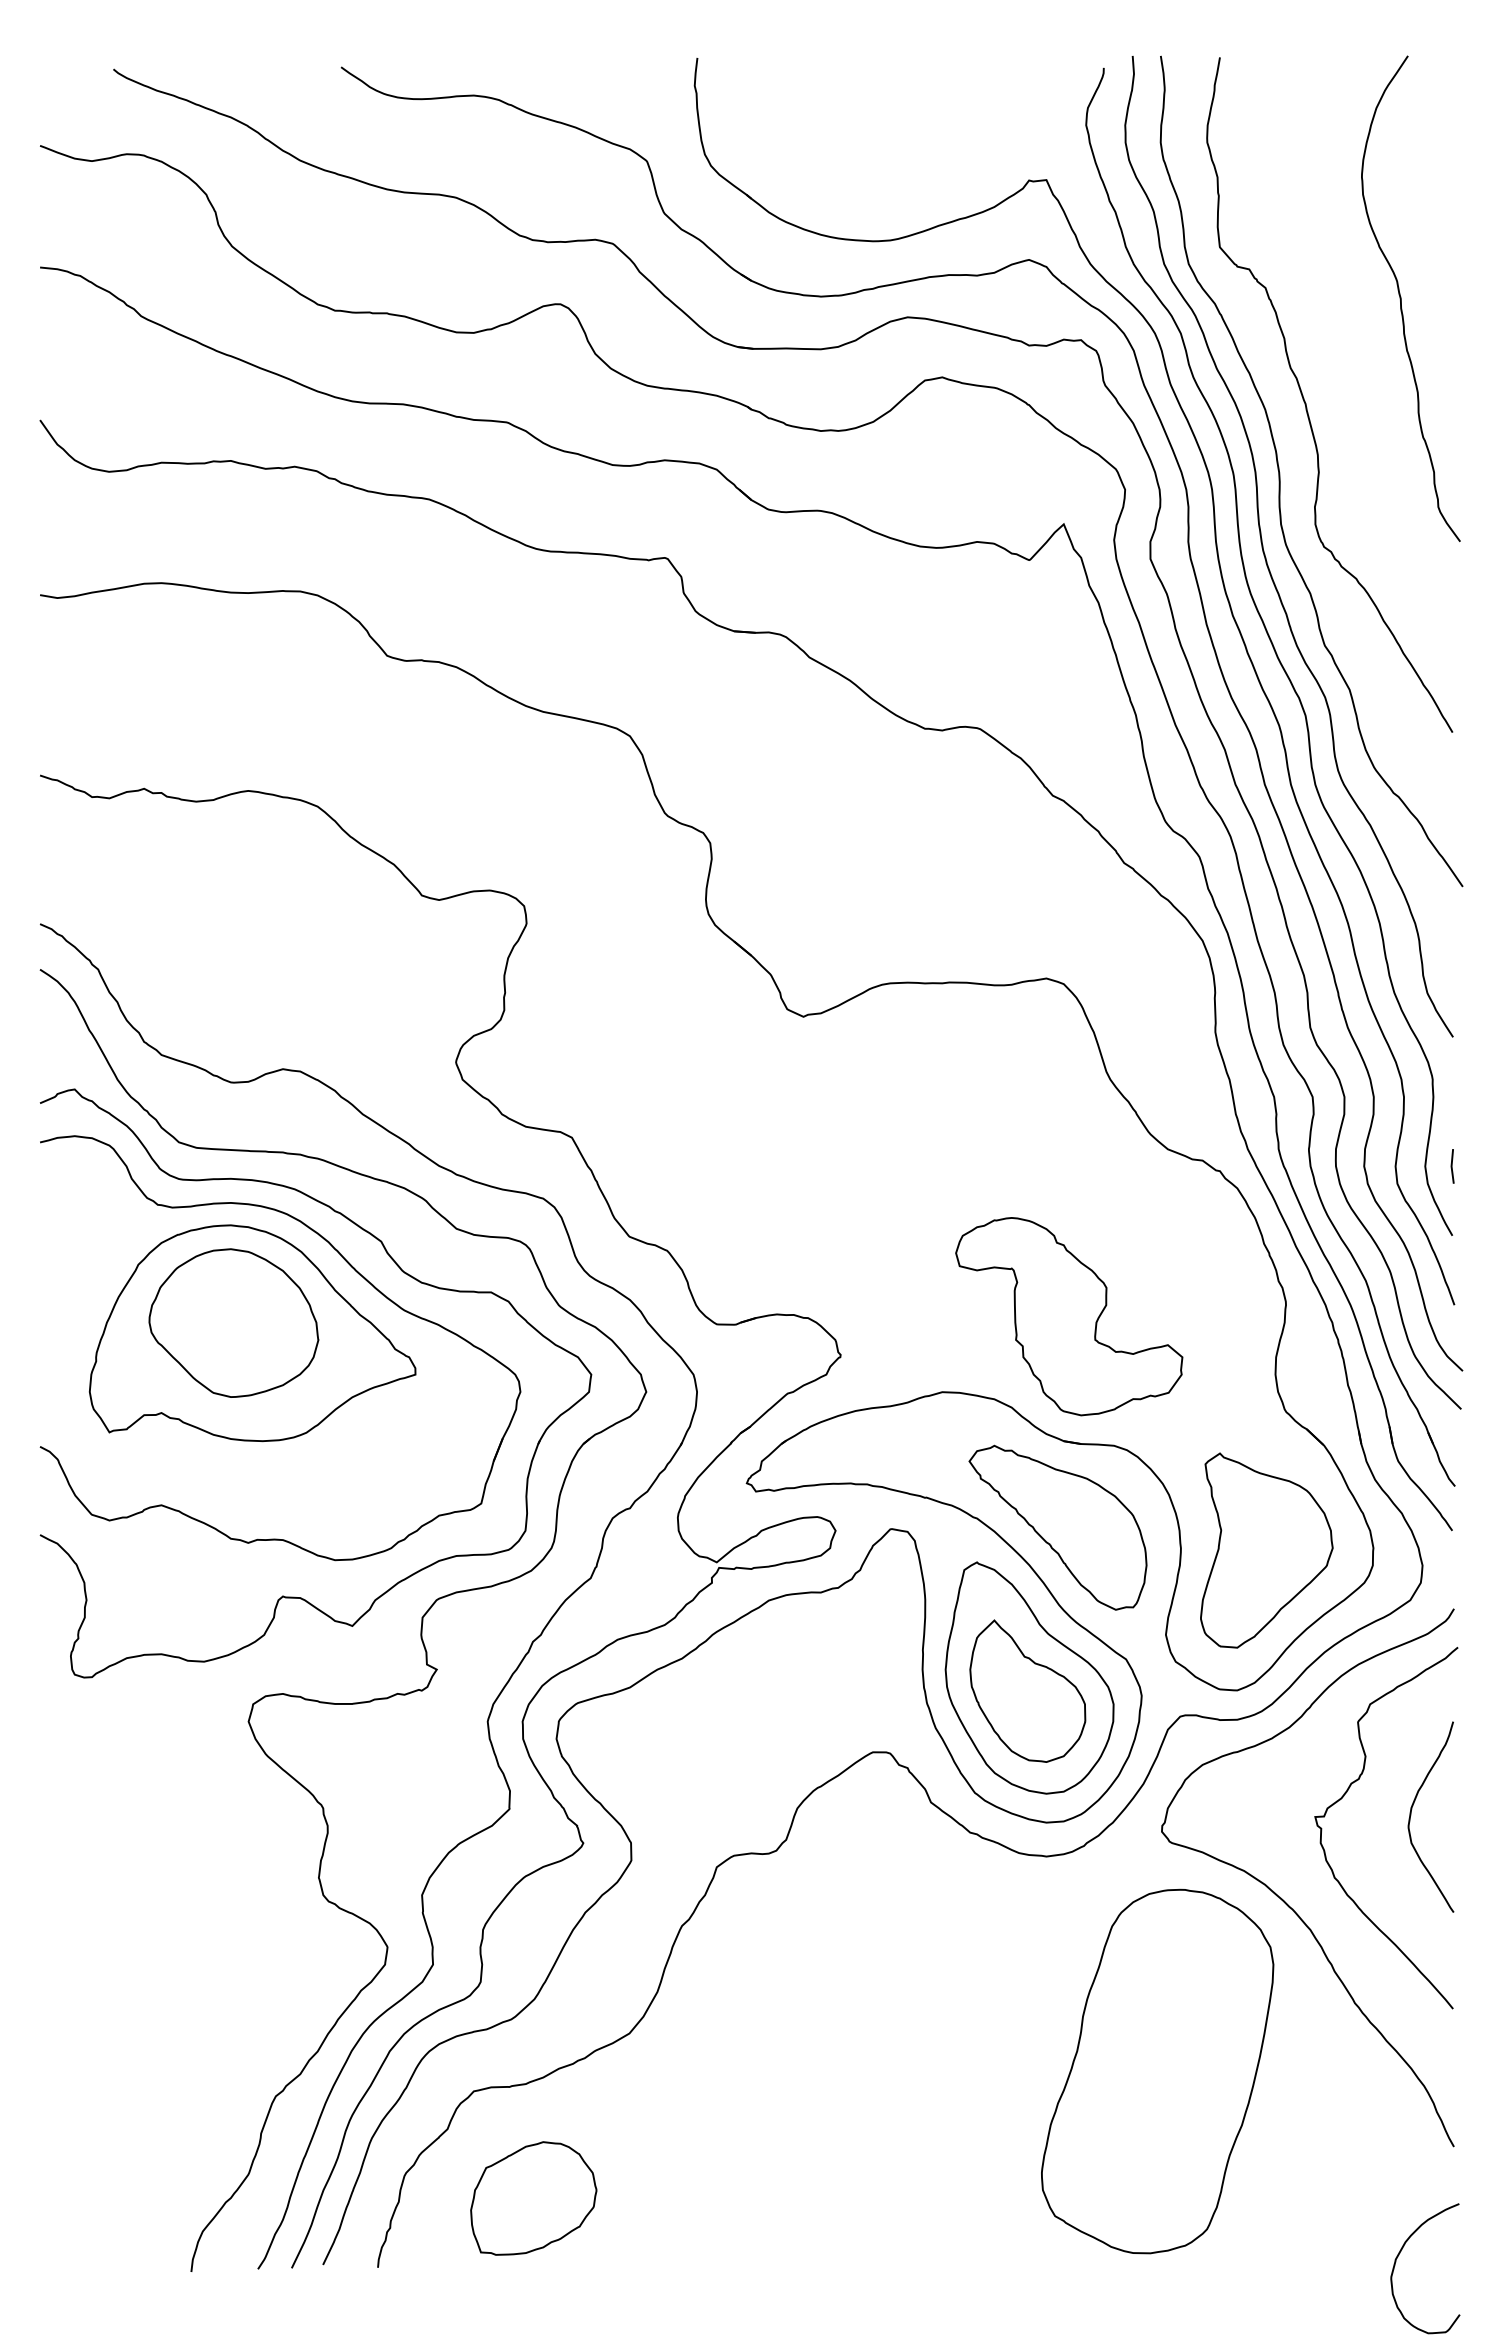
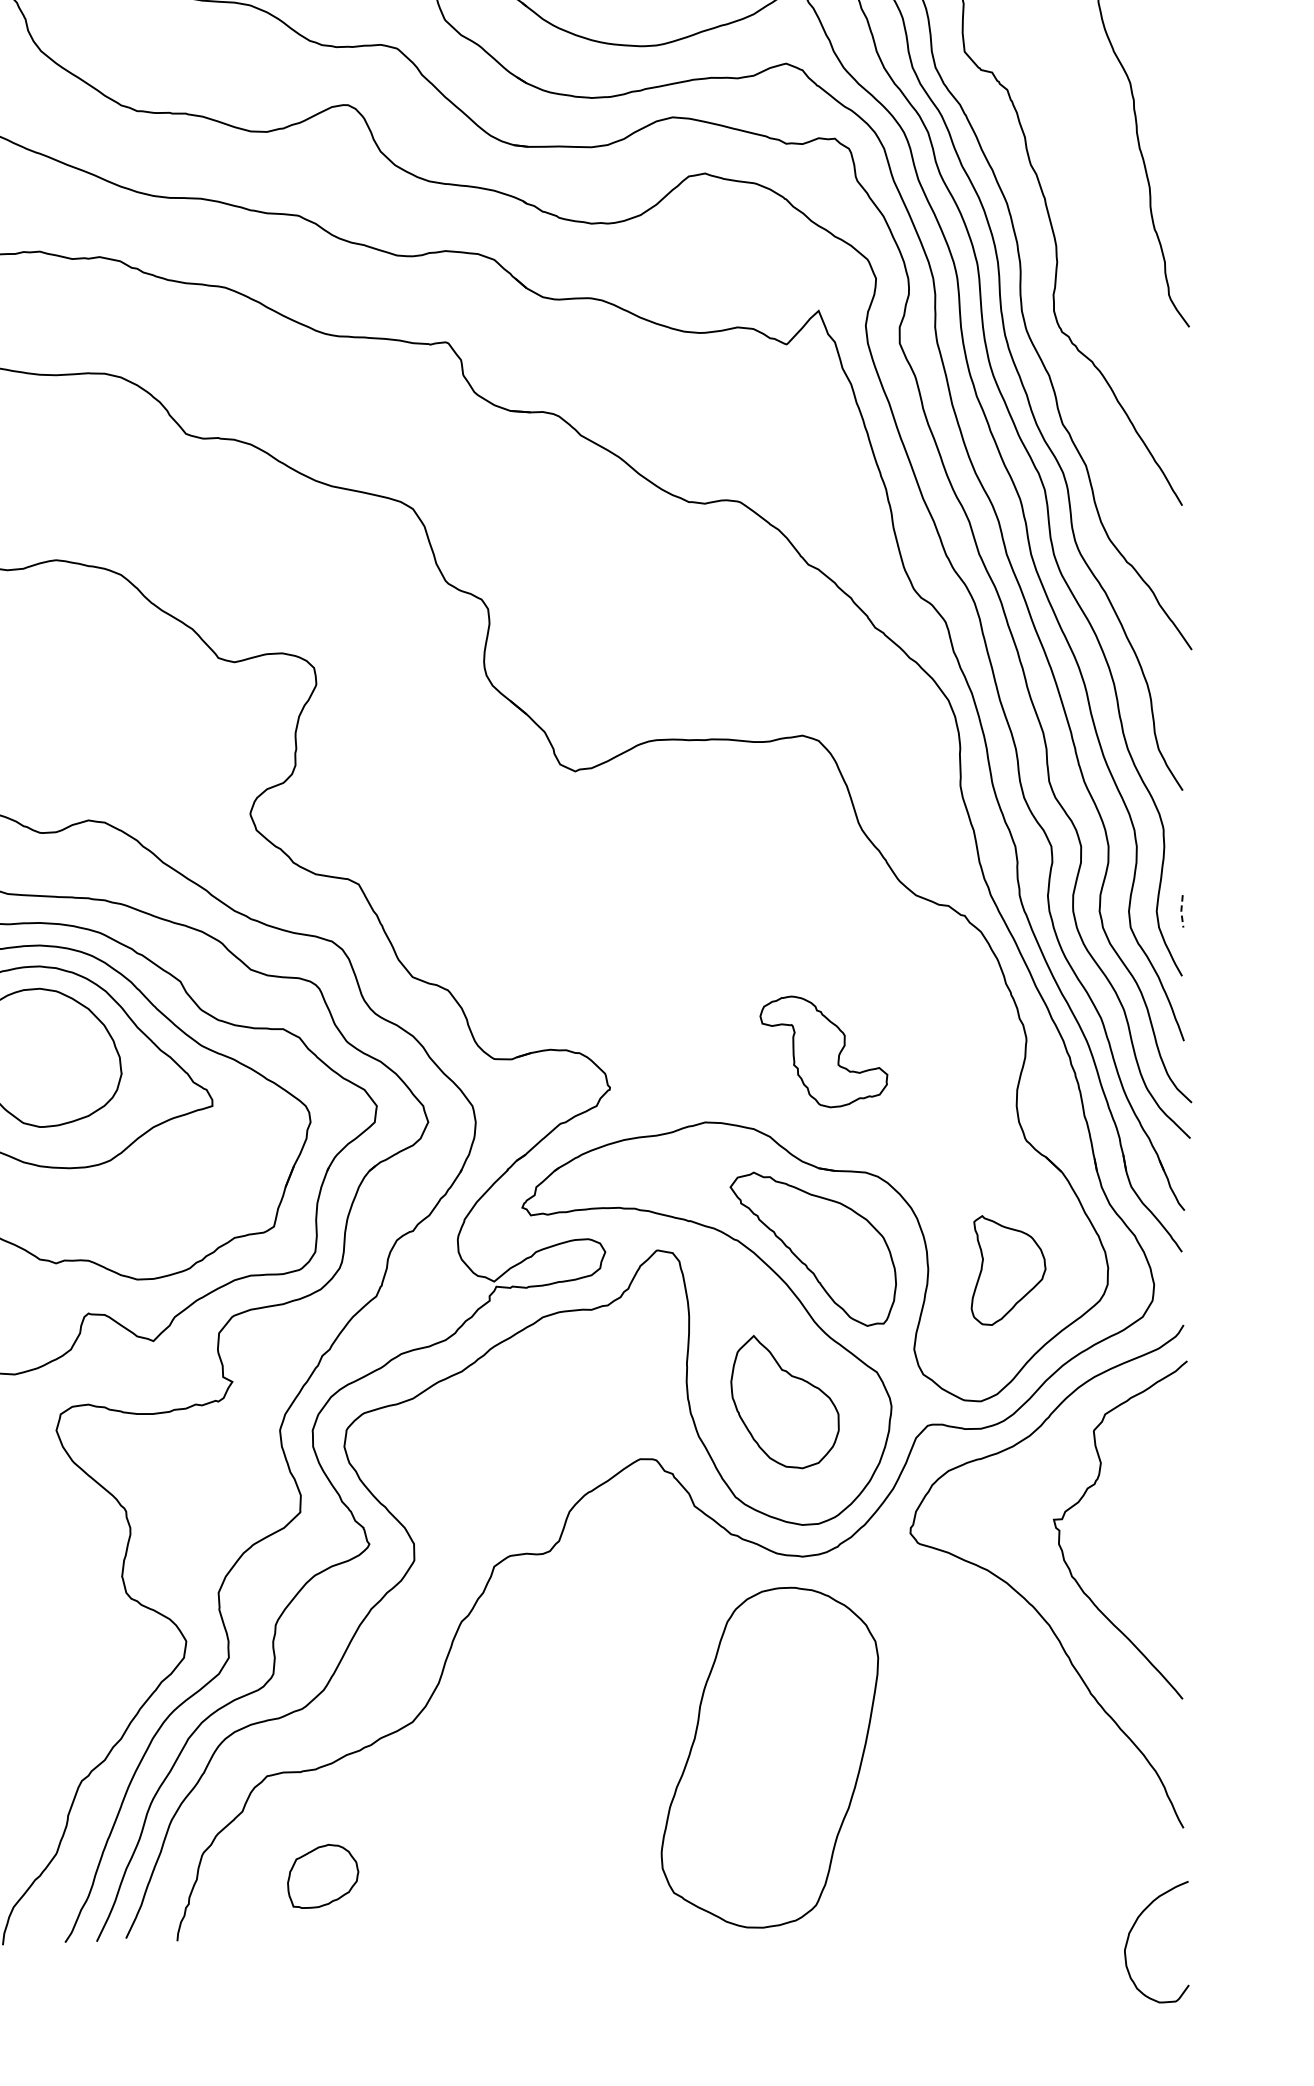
line: (1451, 1166) -> (1181, 911), solid -> dashed
part: (1069, 1316) -> (824, 1051), size x0.6
part: (1266, 1550) -> (1008, 1270), size x0.6
part: (1029, 1677) -> (786, 1389), removed
curve: (1411, 1815) -> (1143, 1518), removed
part: (1157, 2071) -> (769, 1757), moved
part: (533, 2198) -> (322, 1876), size x0.6

